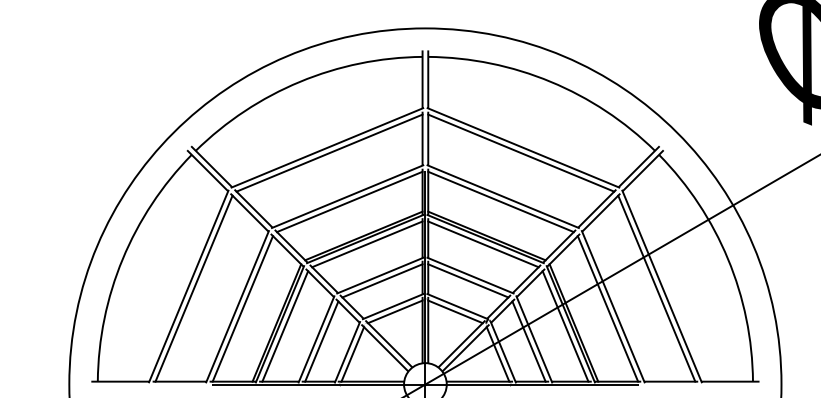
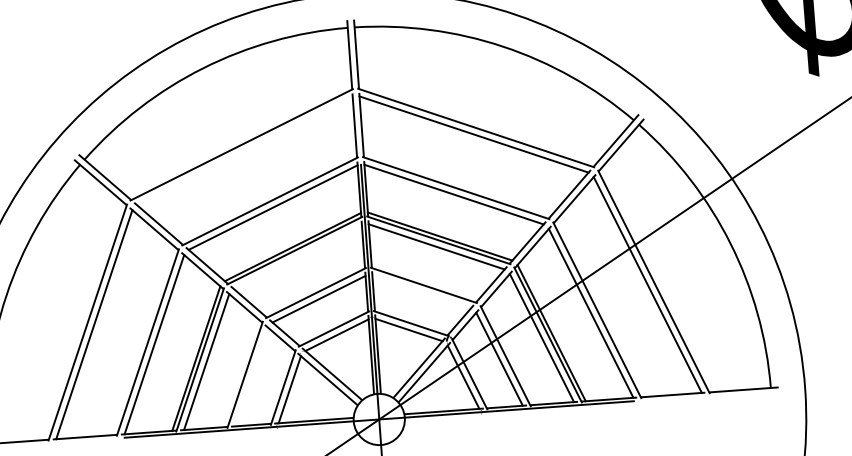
line: (329, 152) -> (244, 150), removed
line: (367, 244) -> (298, 256), removed
line: (468, 280) -> (421, 291), removed
line: (321, 341) -> (251, 376), removed

